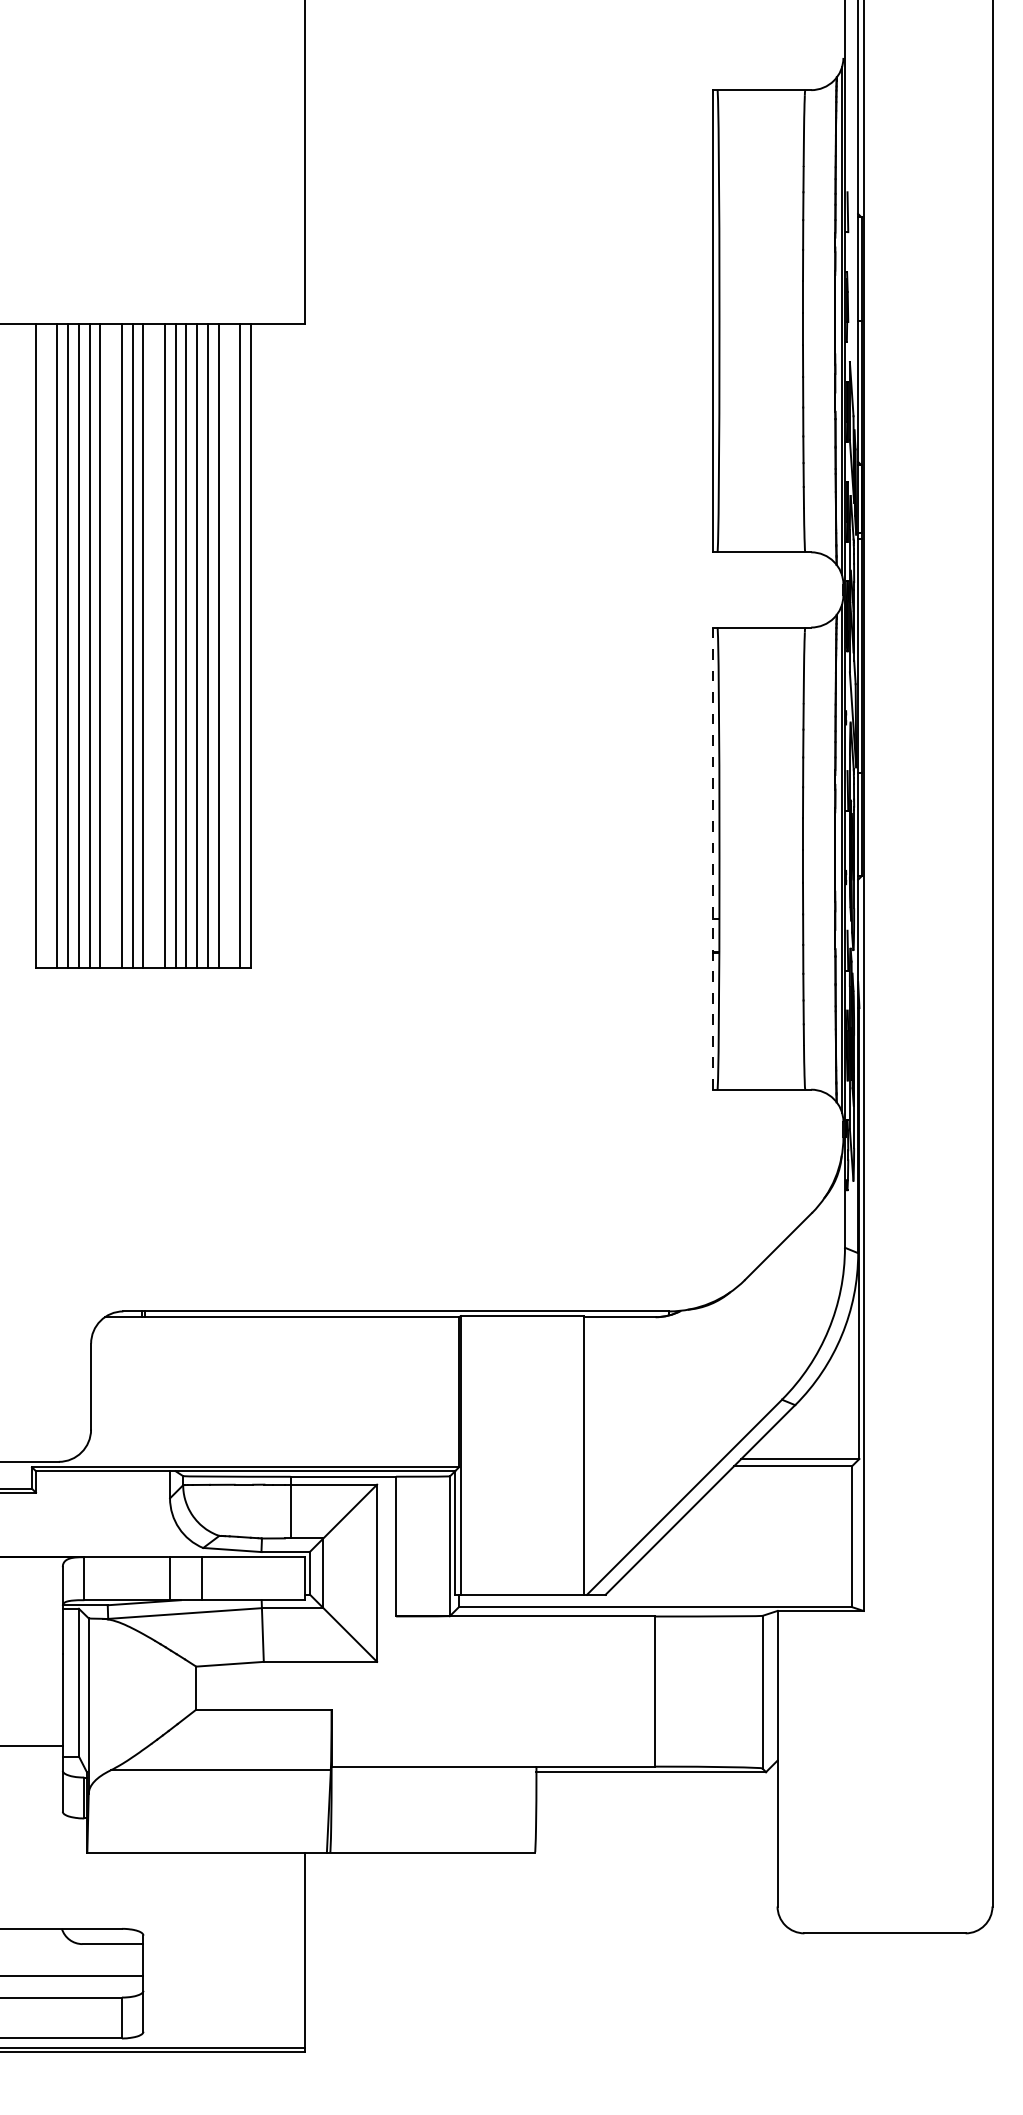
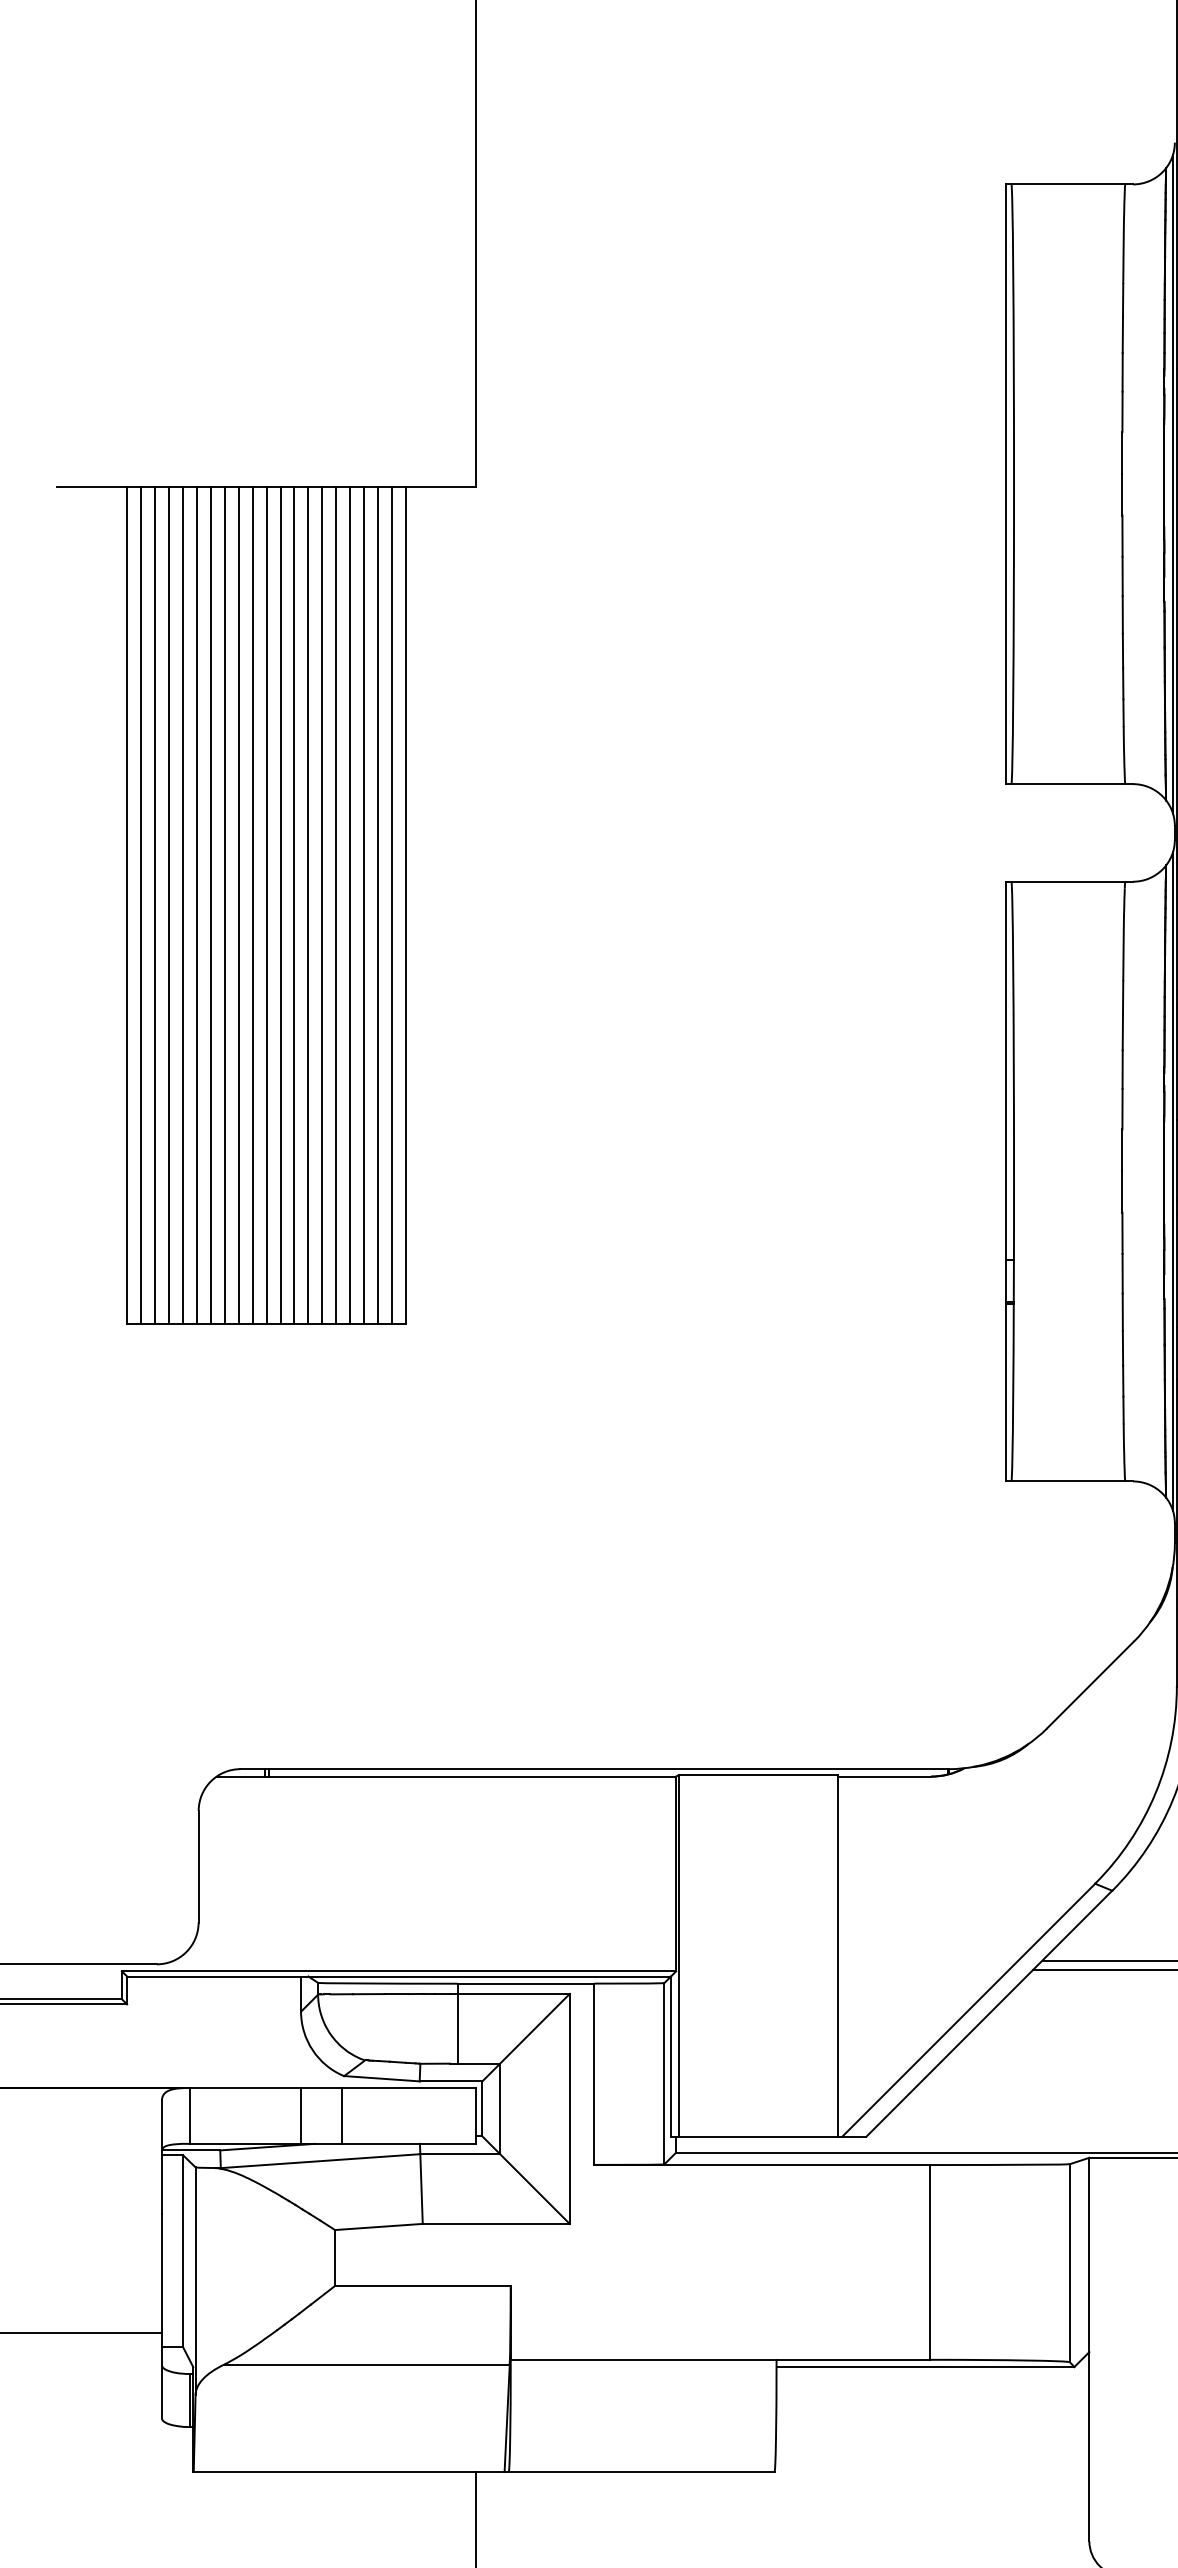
line: (46, 645) -> (140, 905), added
line: (111, 645) -> (225, 905), added
line: (154, 645) -> (280, 905), added
line: (229, 645) -> (378, 905), added
line: (713, 859) -> (1006, 1182), dashed -> solid

